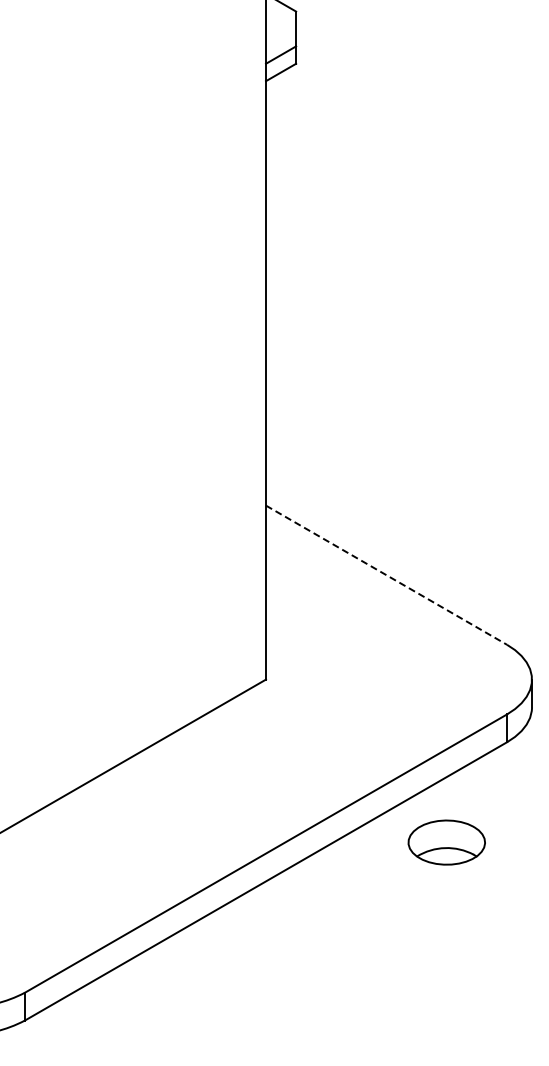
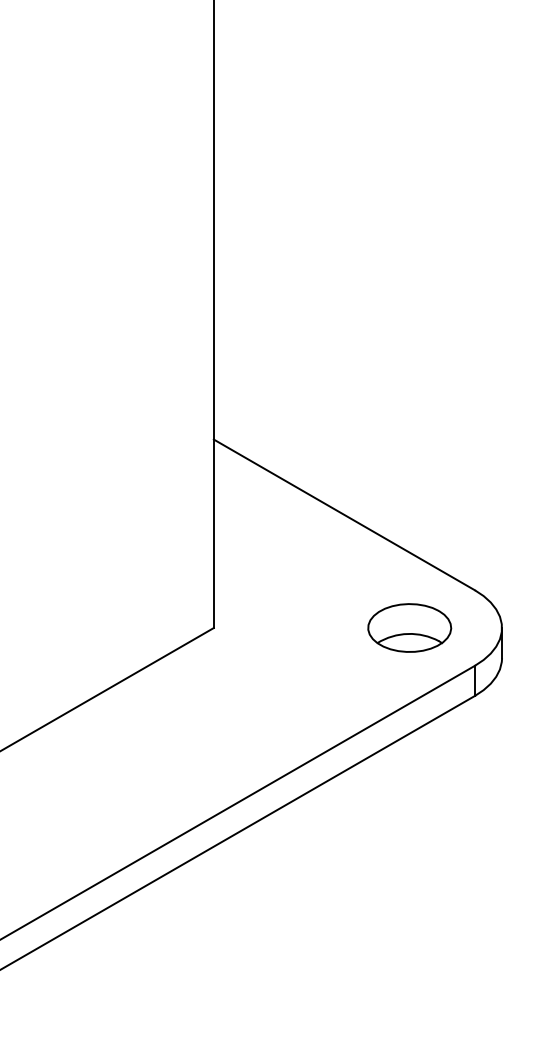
line: (386, 575) -> (344, 515), dashed -> solid
part: (446, 842) -> (409, 627), moved

